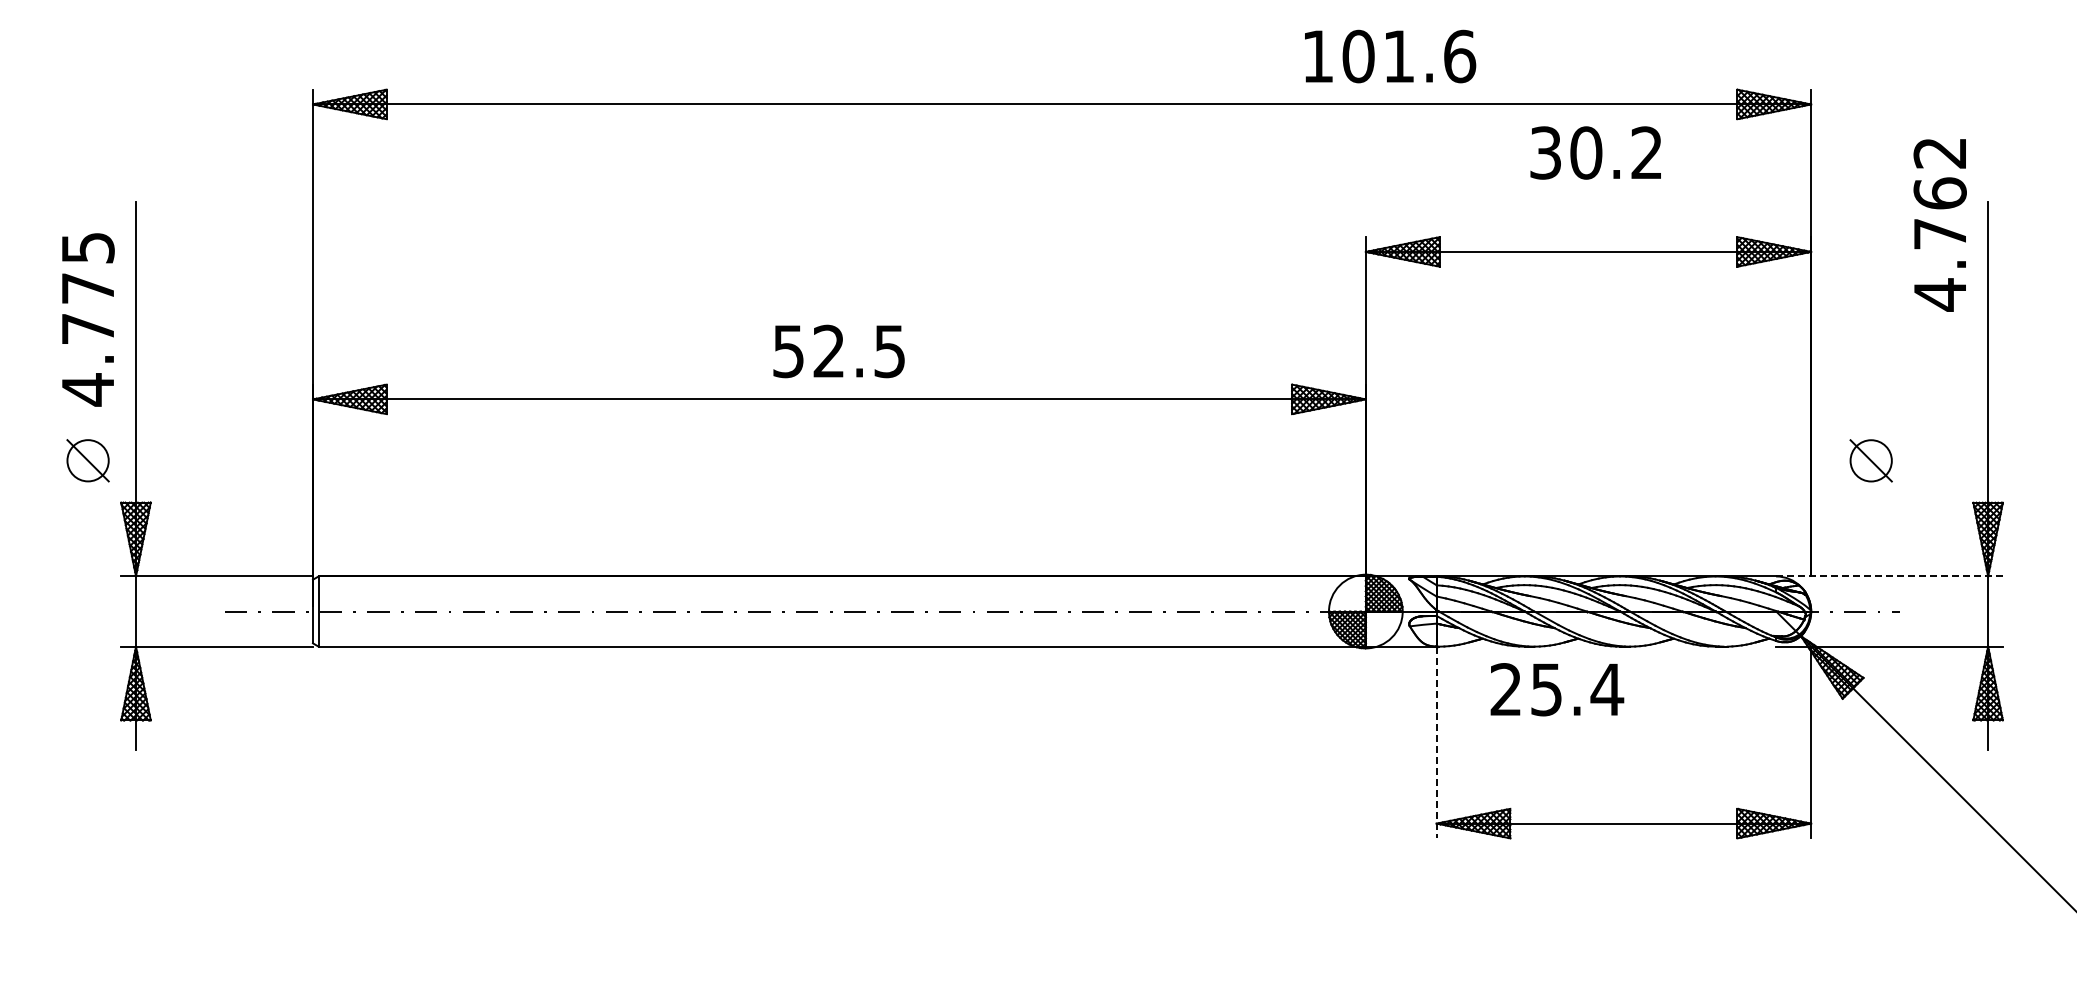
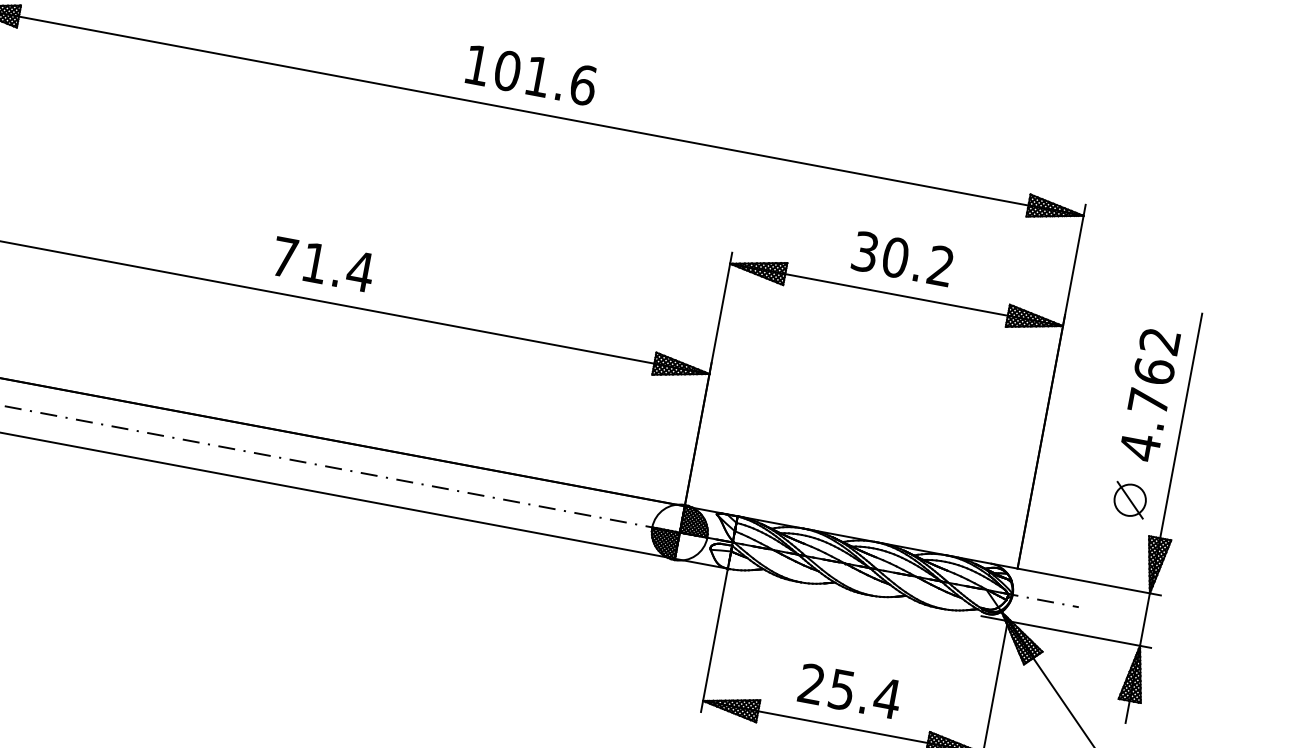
text: (1390, 56) -> (531, 75), moved
text: (1595, 152) -> (902, 258), moved
text: (1939, 225) -> (1149, 395), moved
text: (839, 351) -> (322, 264), 52.5 -> 71.4
part: (1870, 460) -> (1129, 499), moved
line: (1888, 576) -> (1075, 579), dashed -> solid
text: (1557, 689) -> (850, 691), moved
line: (1436, 742) -> (714, 640), dashed -> solid

